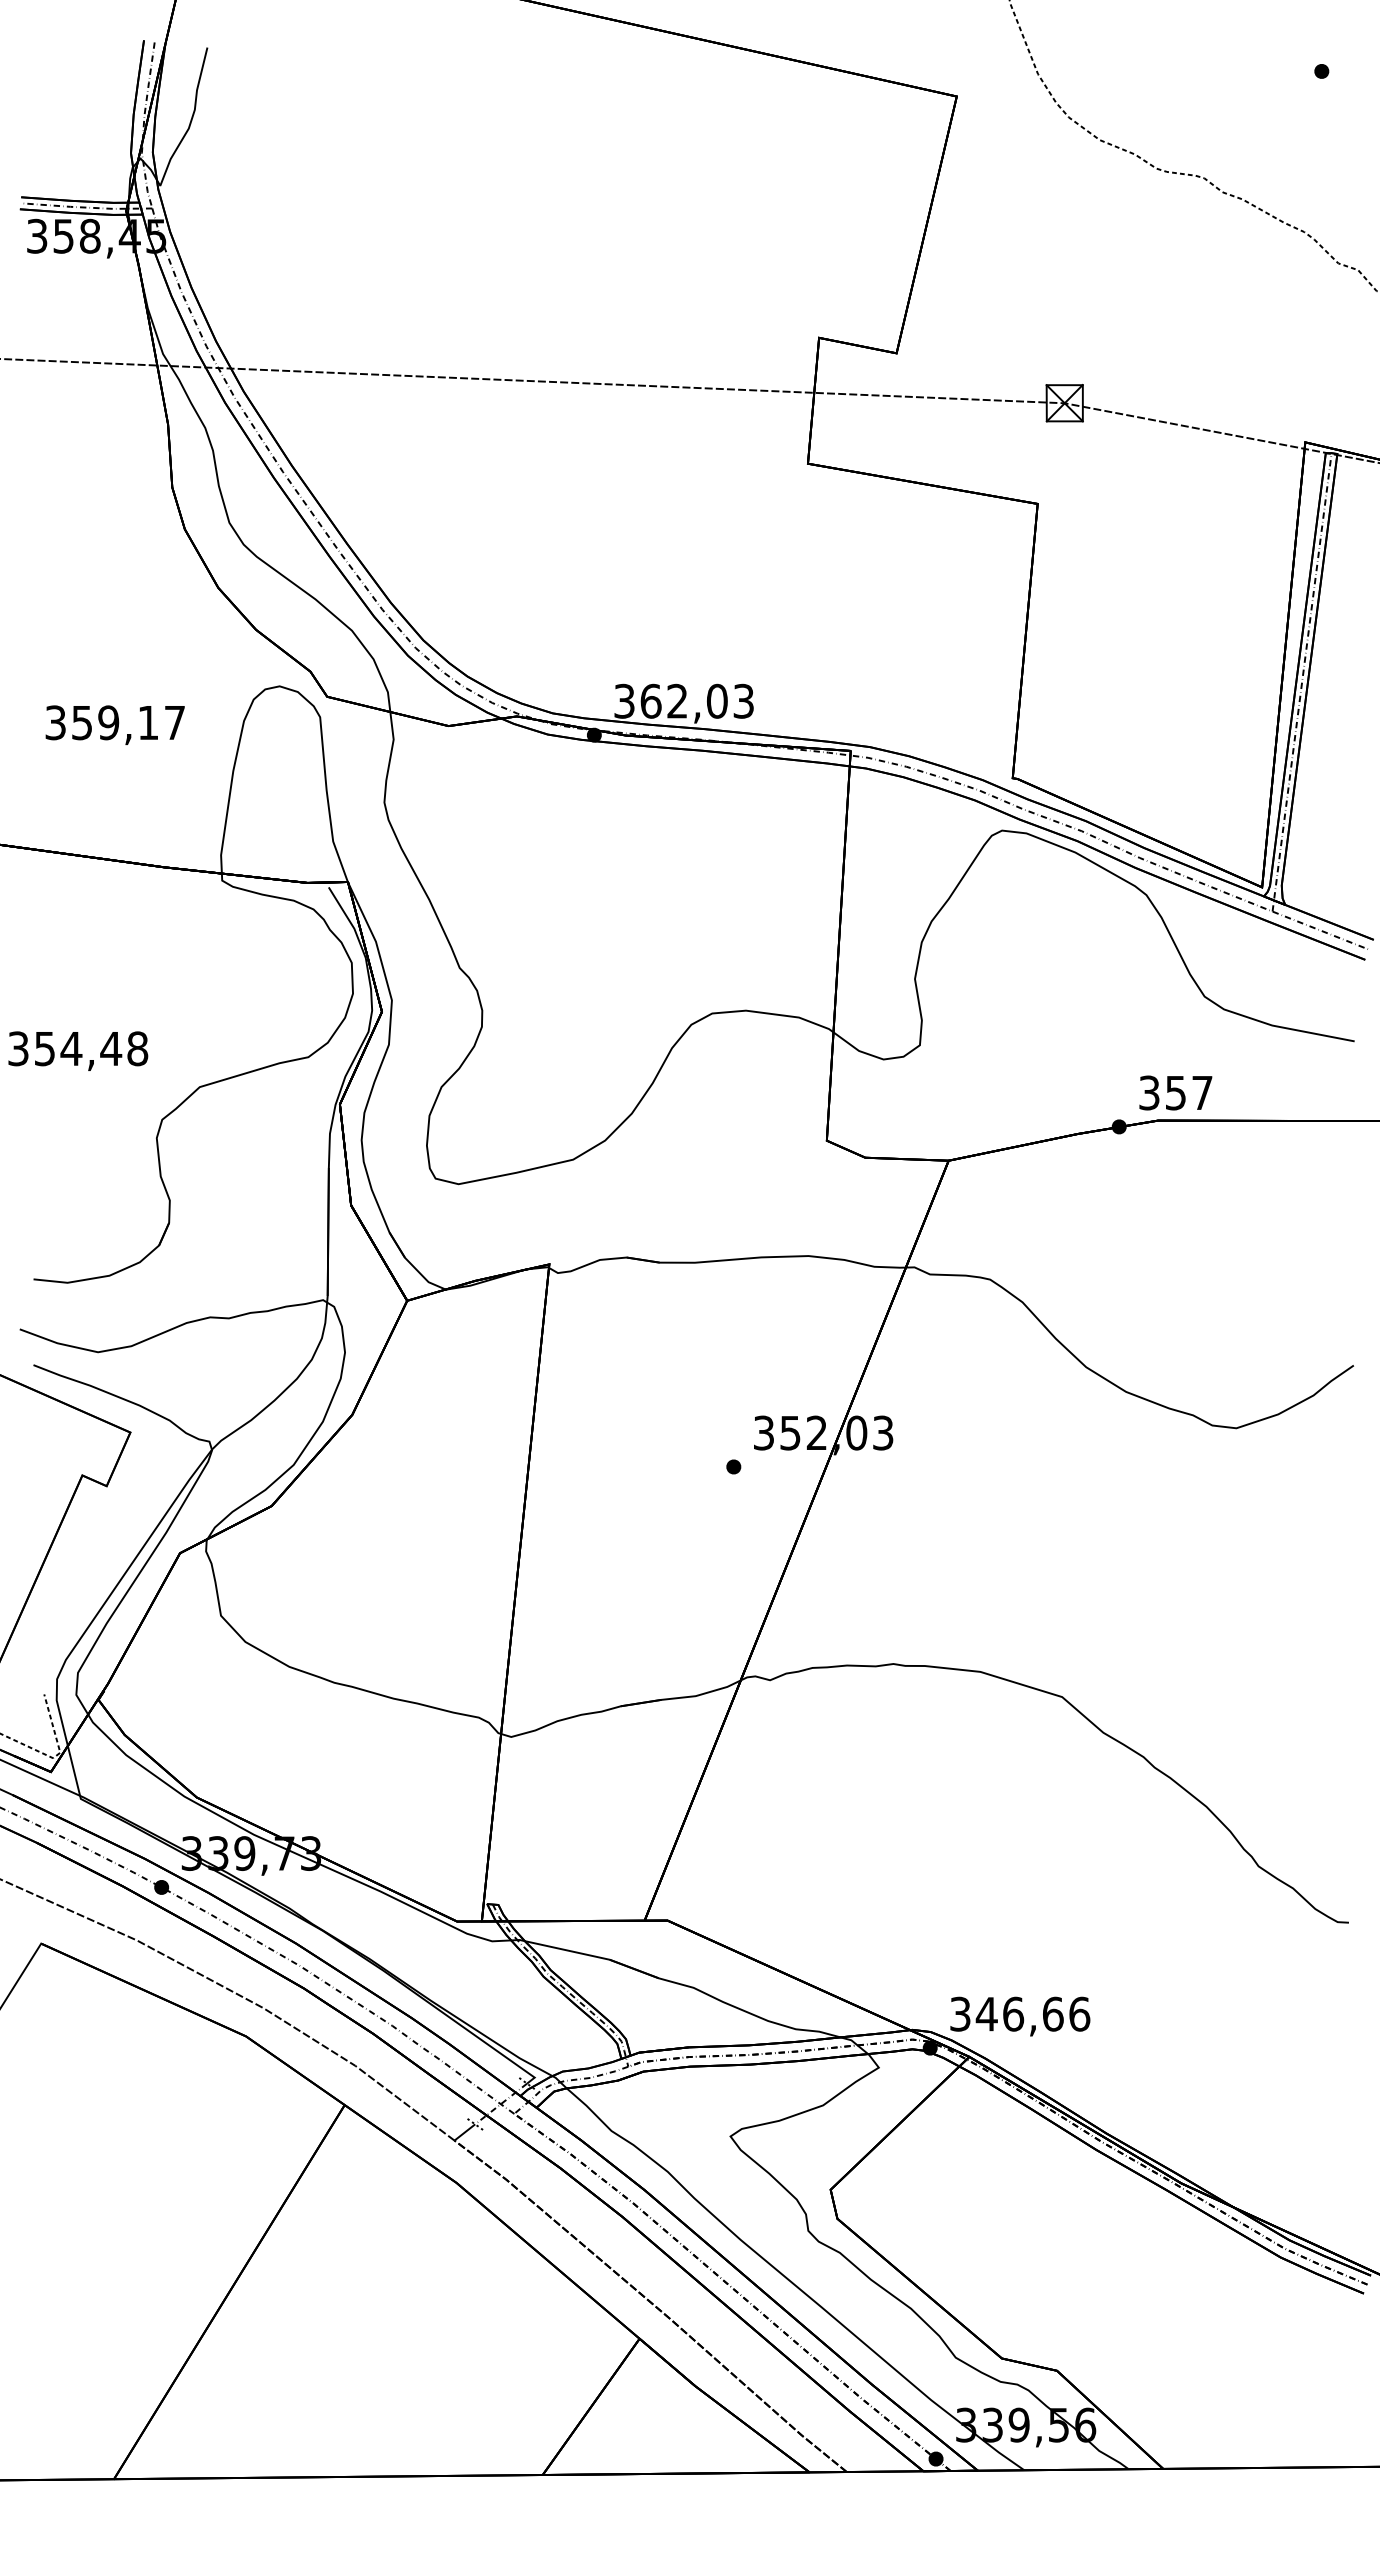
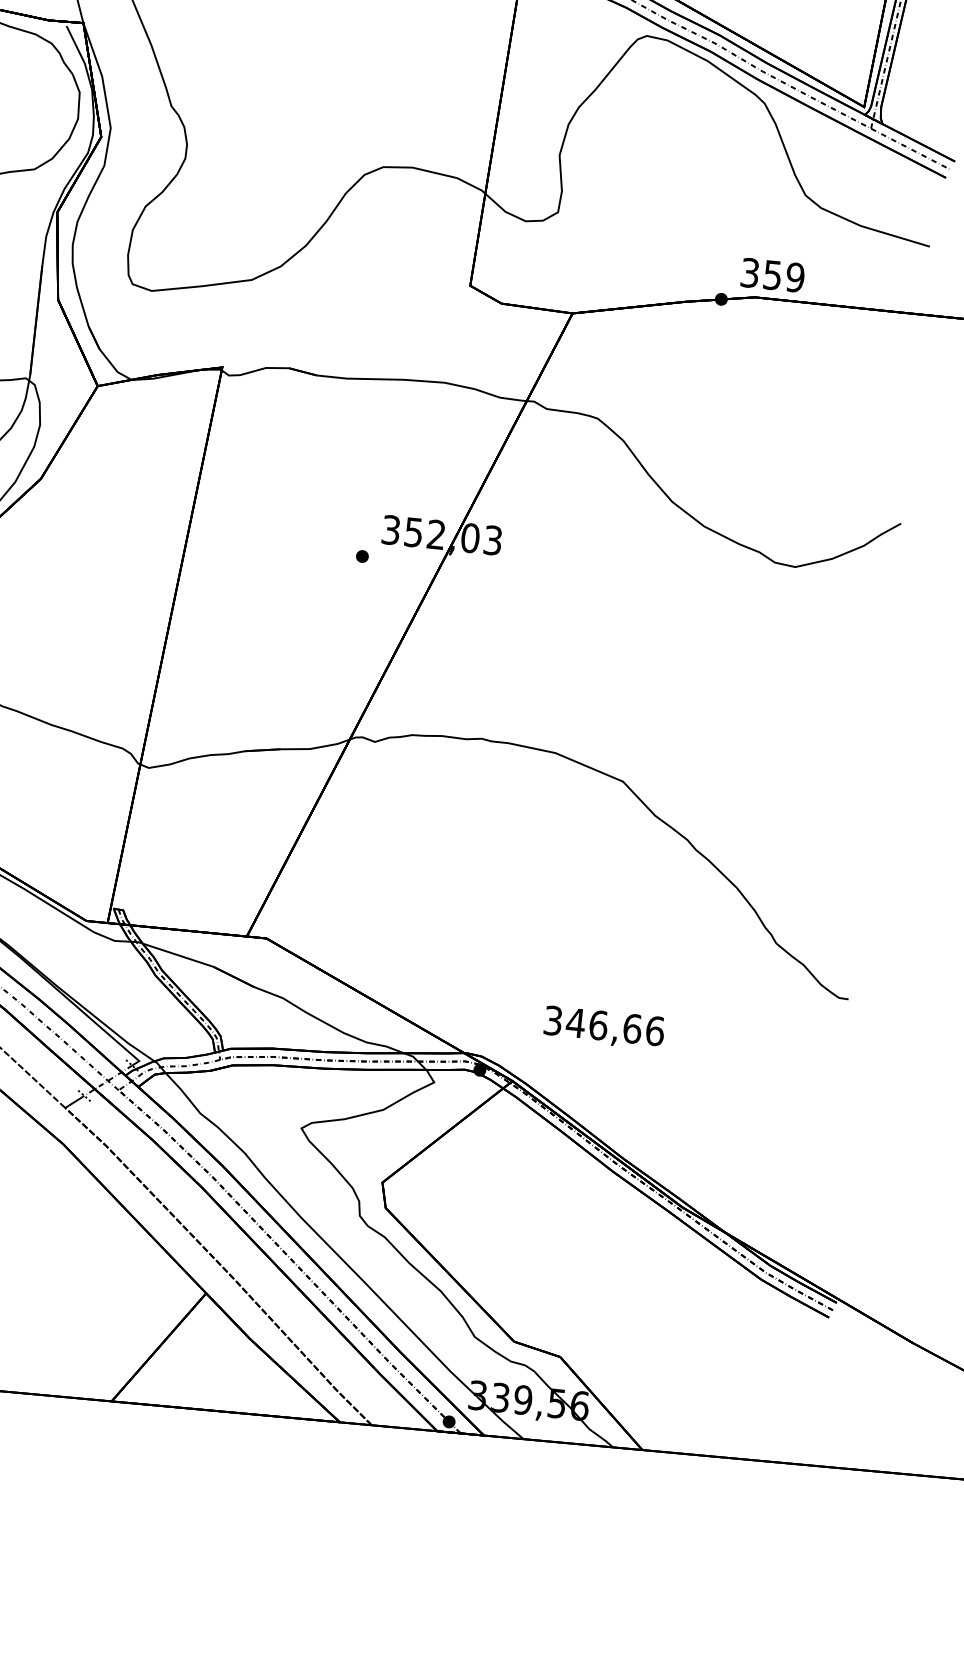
text: (1202, 1092) -> (795, 277), 357 -> 359
text: (1020, 2016) -> (604, 1027), moved

